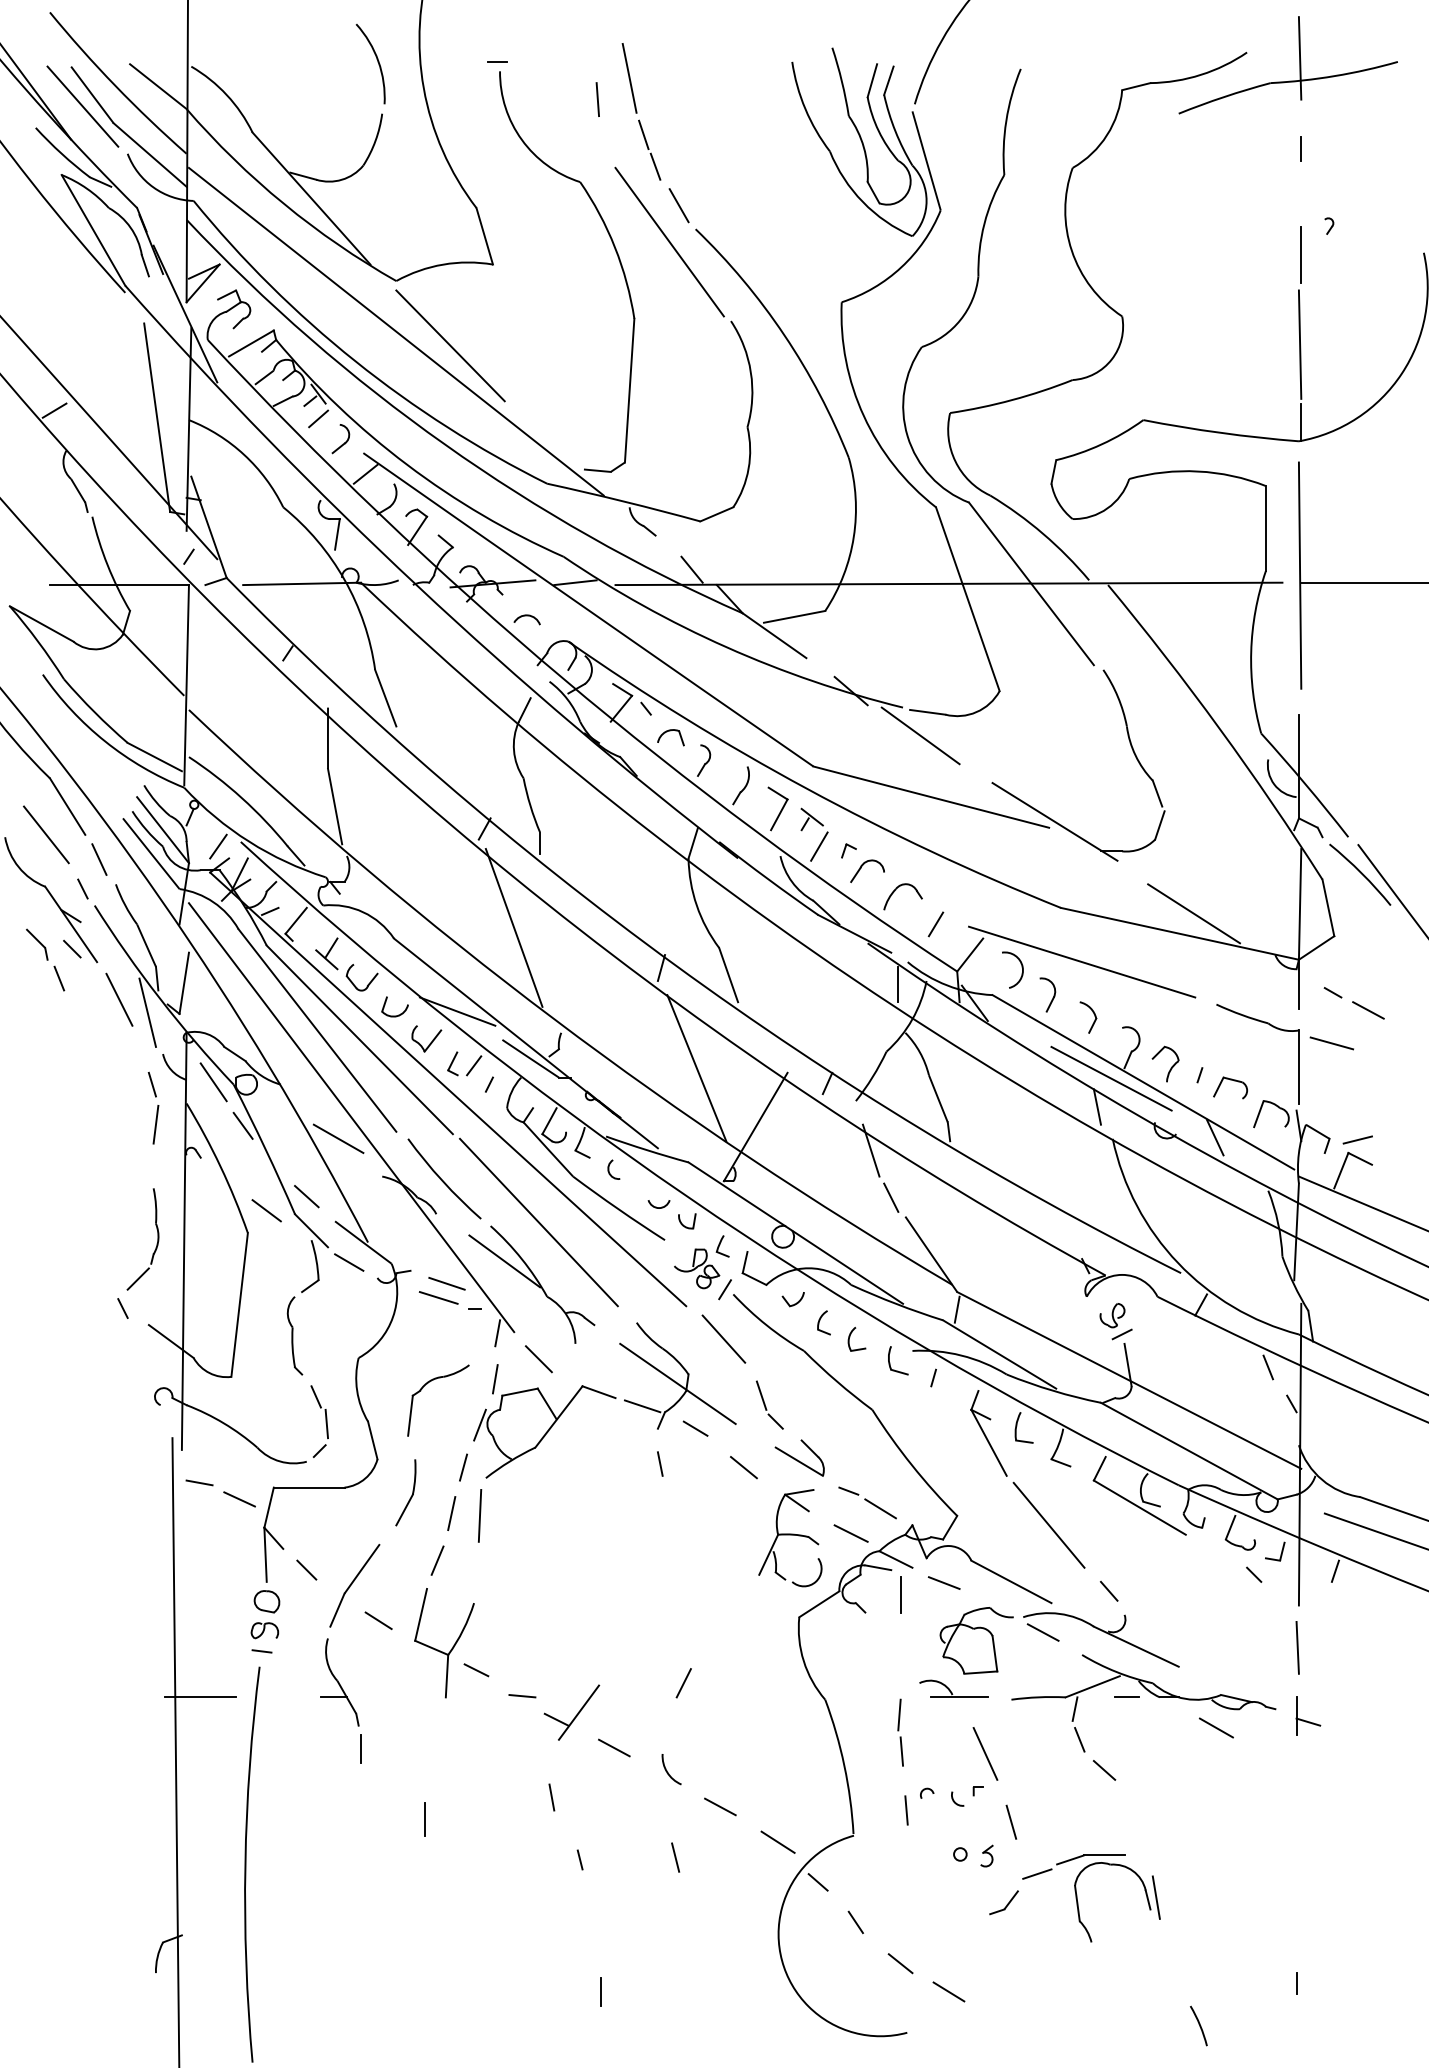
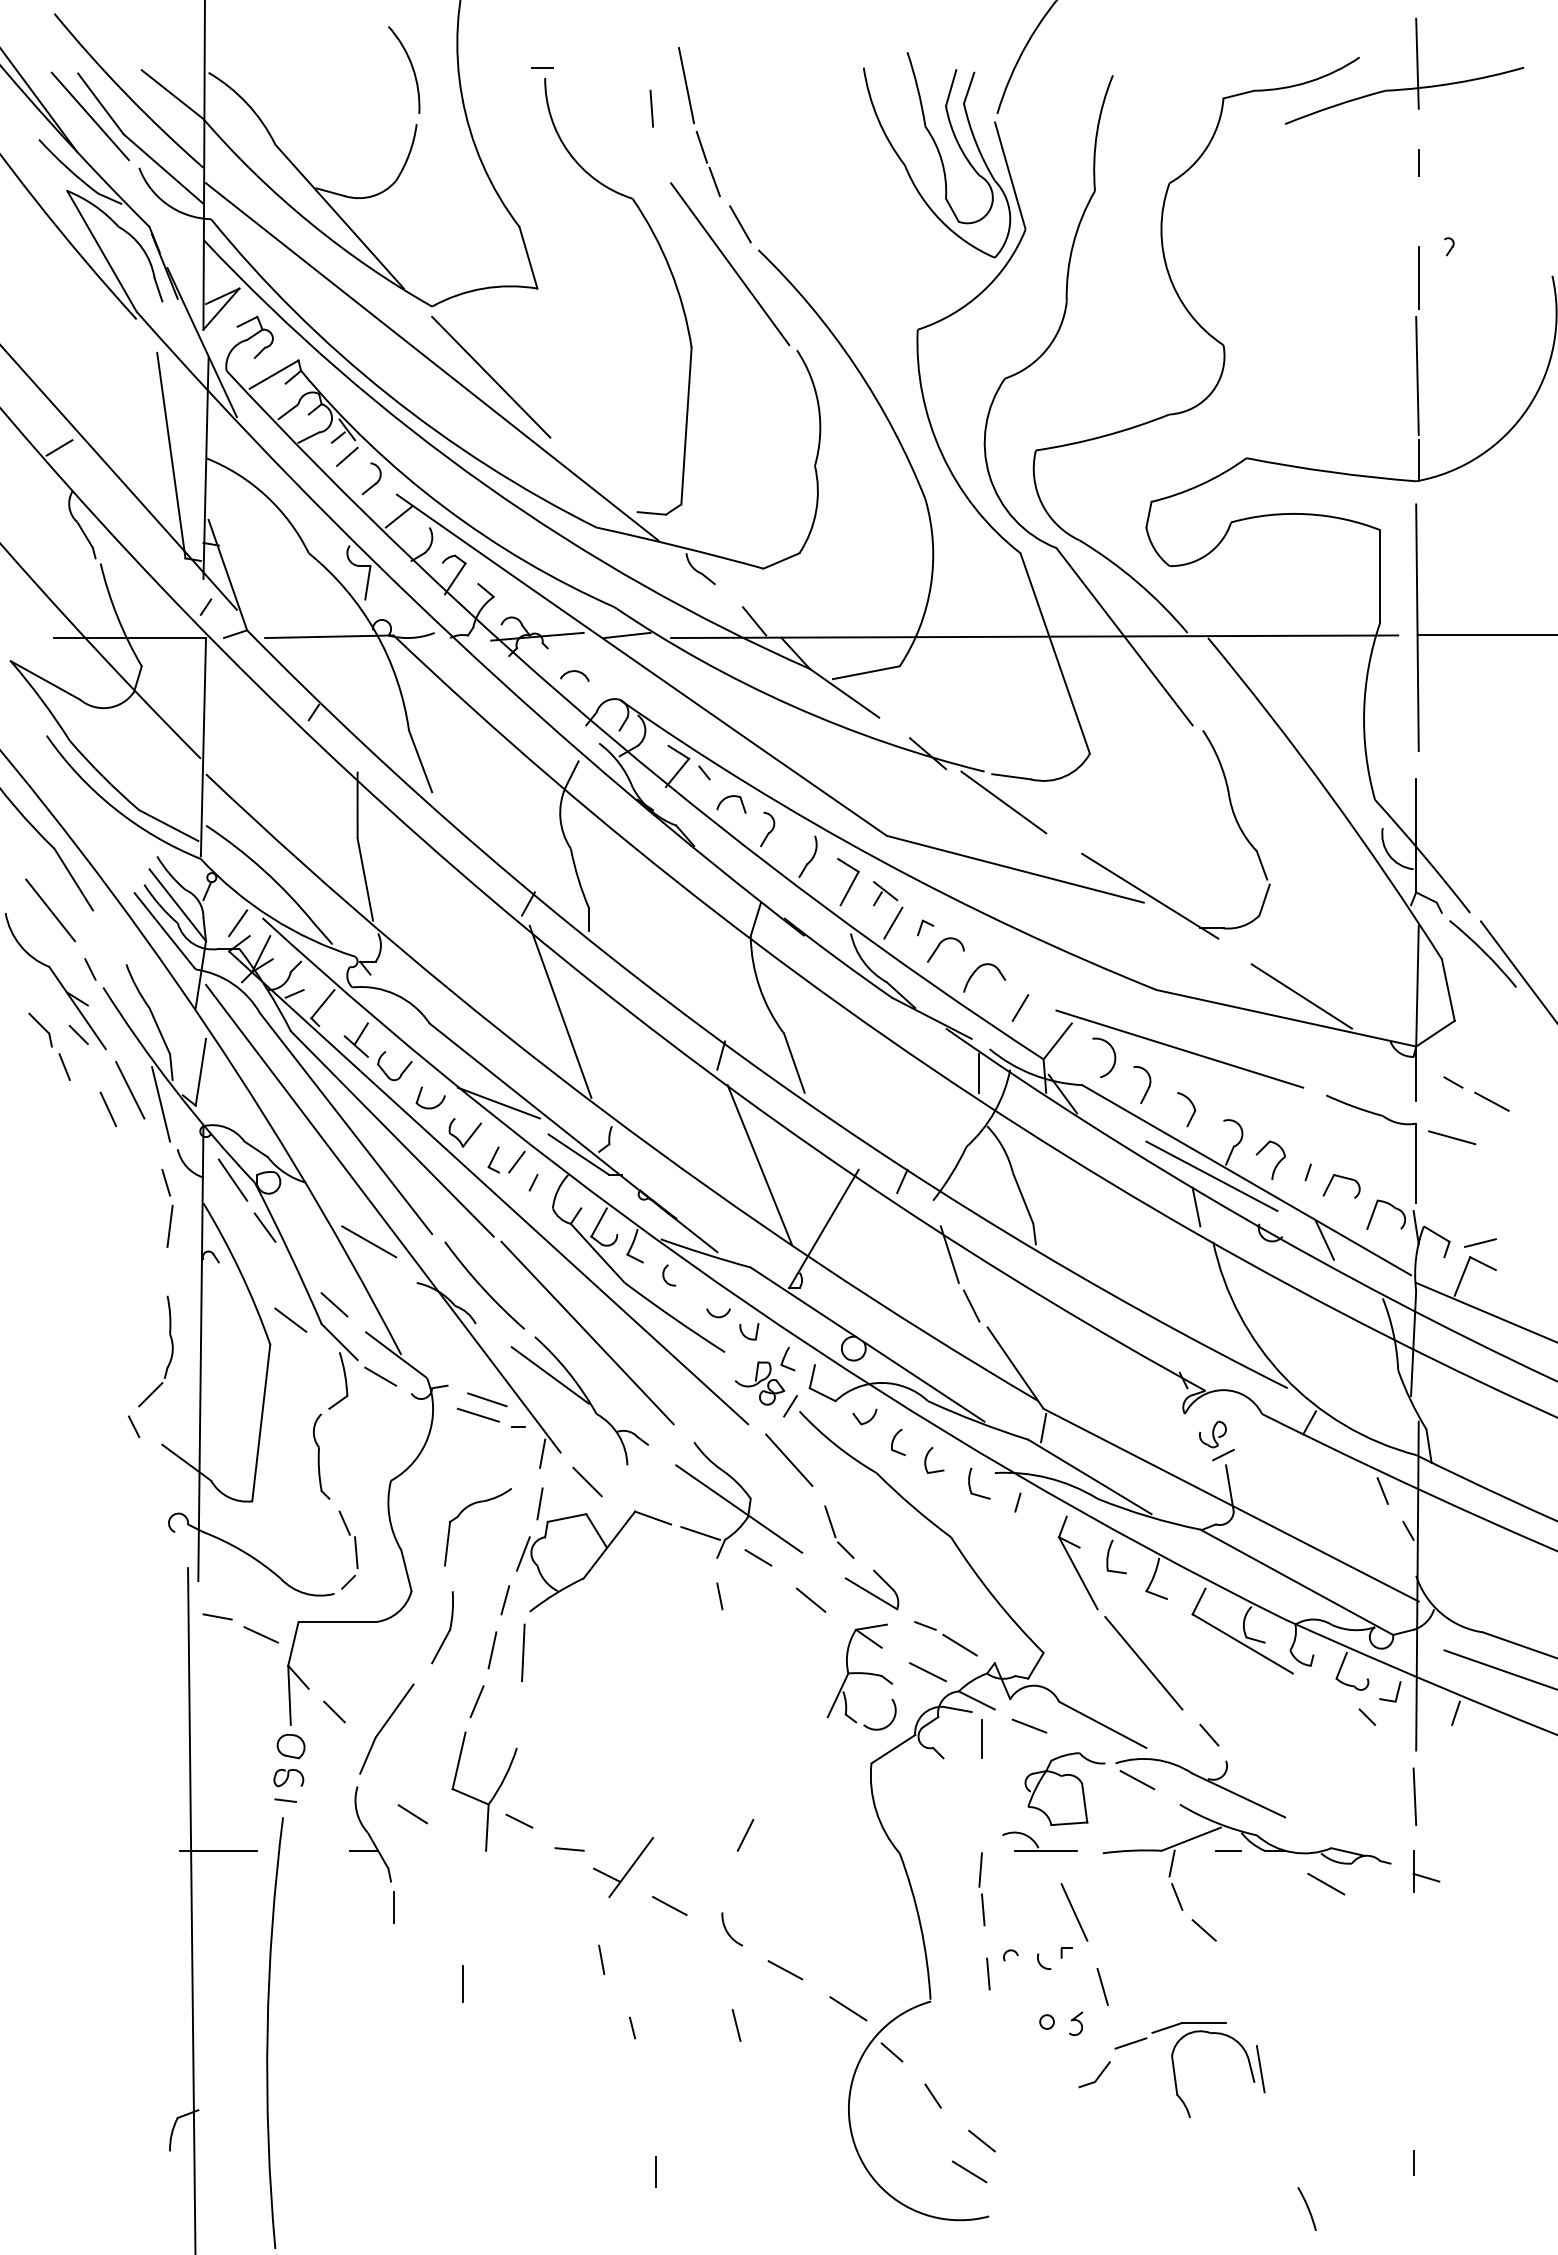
line: (99, 858) -> (108, 1108), moved
line: (378, 1621) -> (412, 1814), moved
line: (948, 1991) -> (969, 2171), moved

